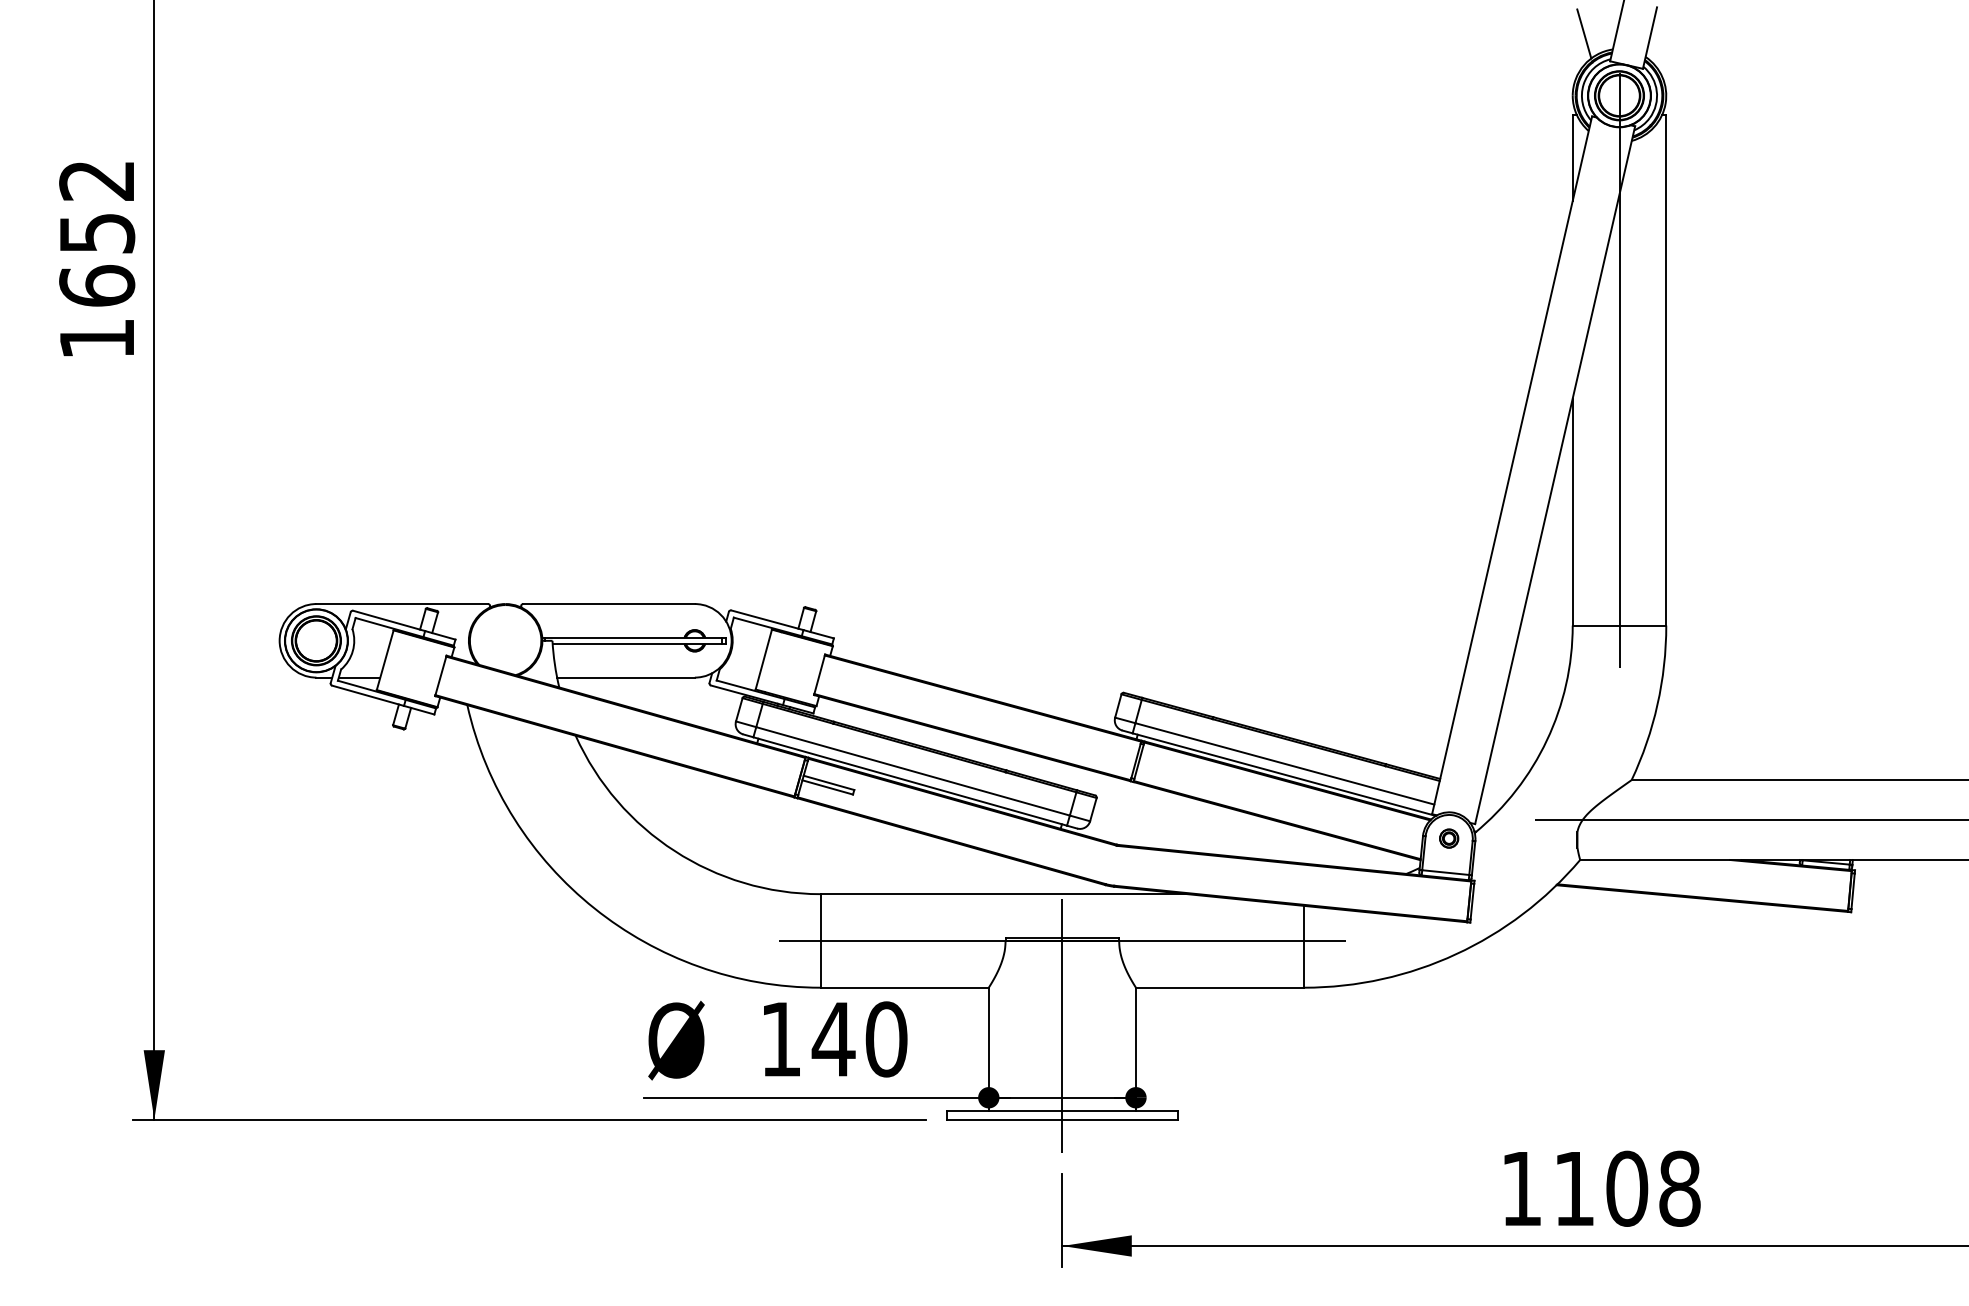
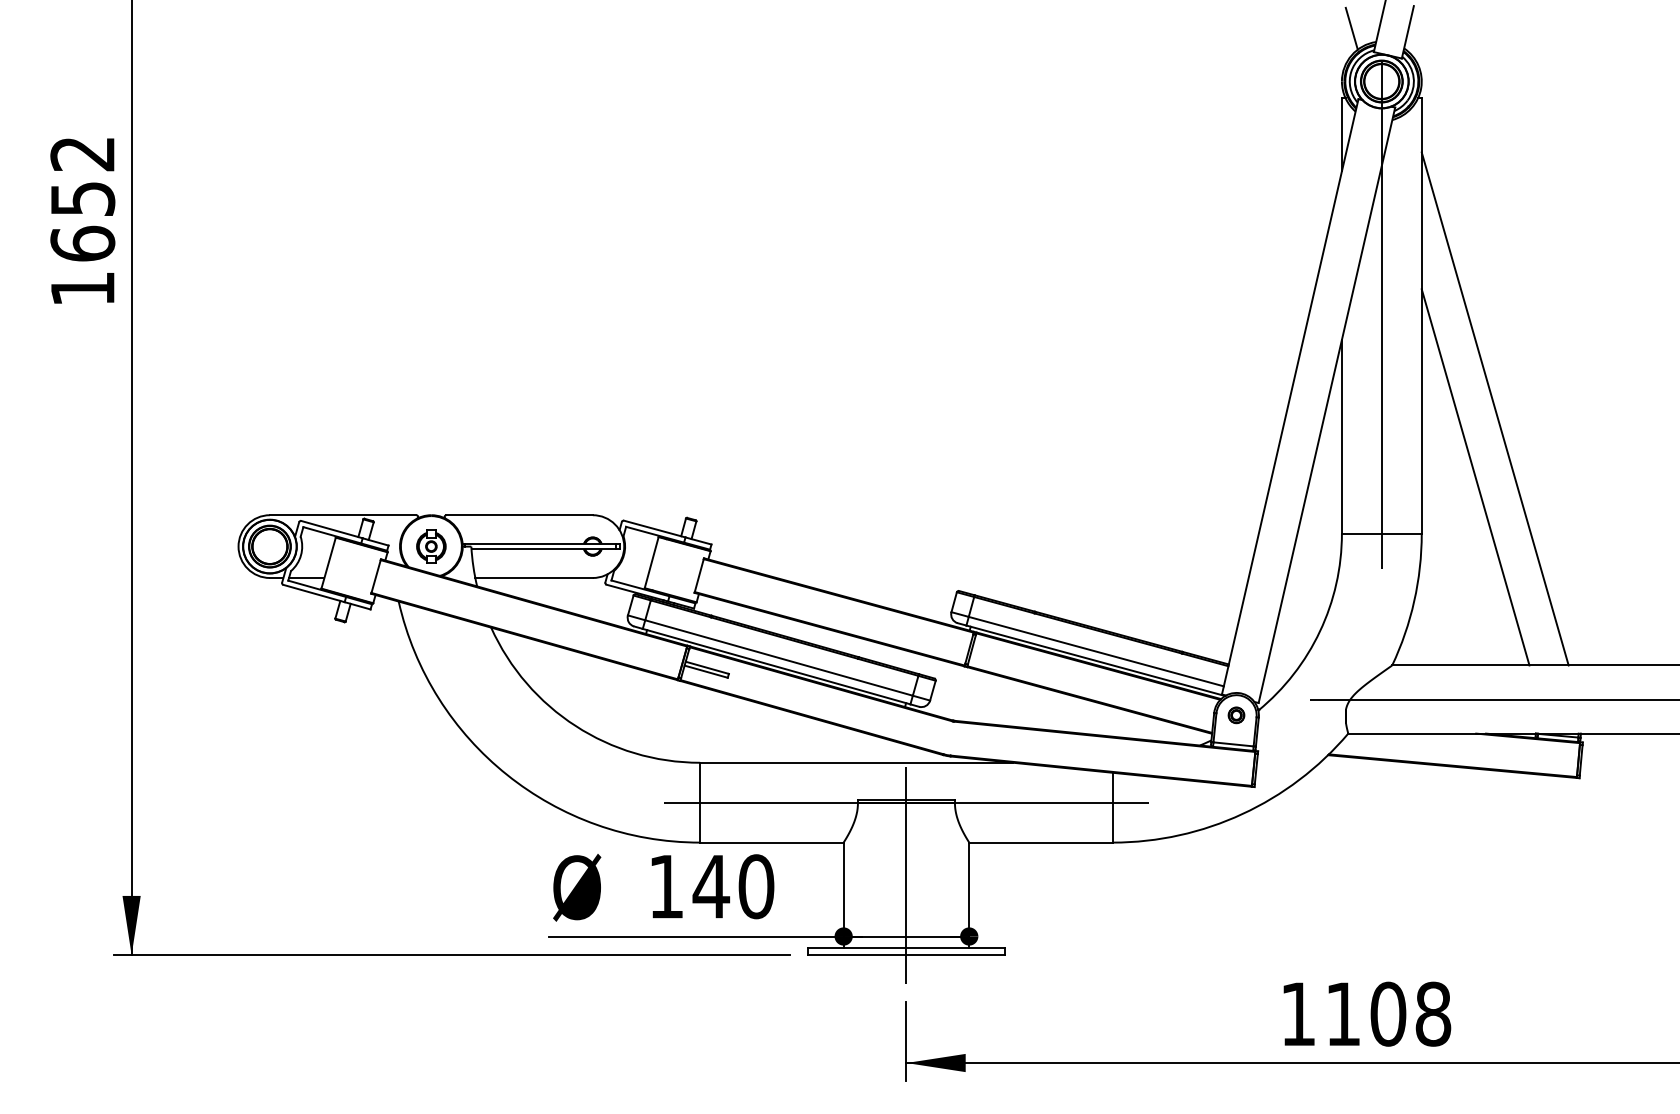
line: (1752, 479) -> (1495, 408), added
line: (1729, 559) -> (1475, 477), added
part: (505, 640) -> (431, 546), added

